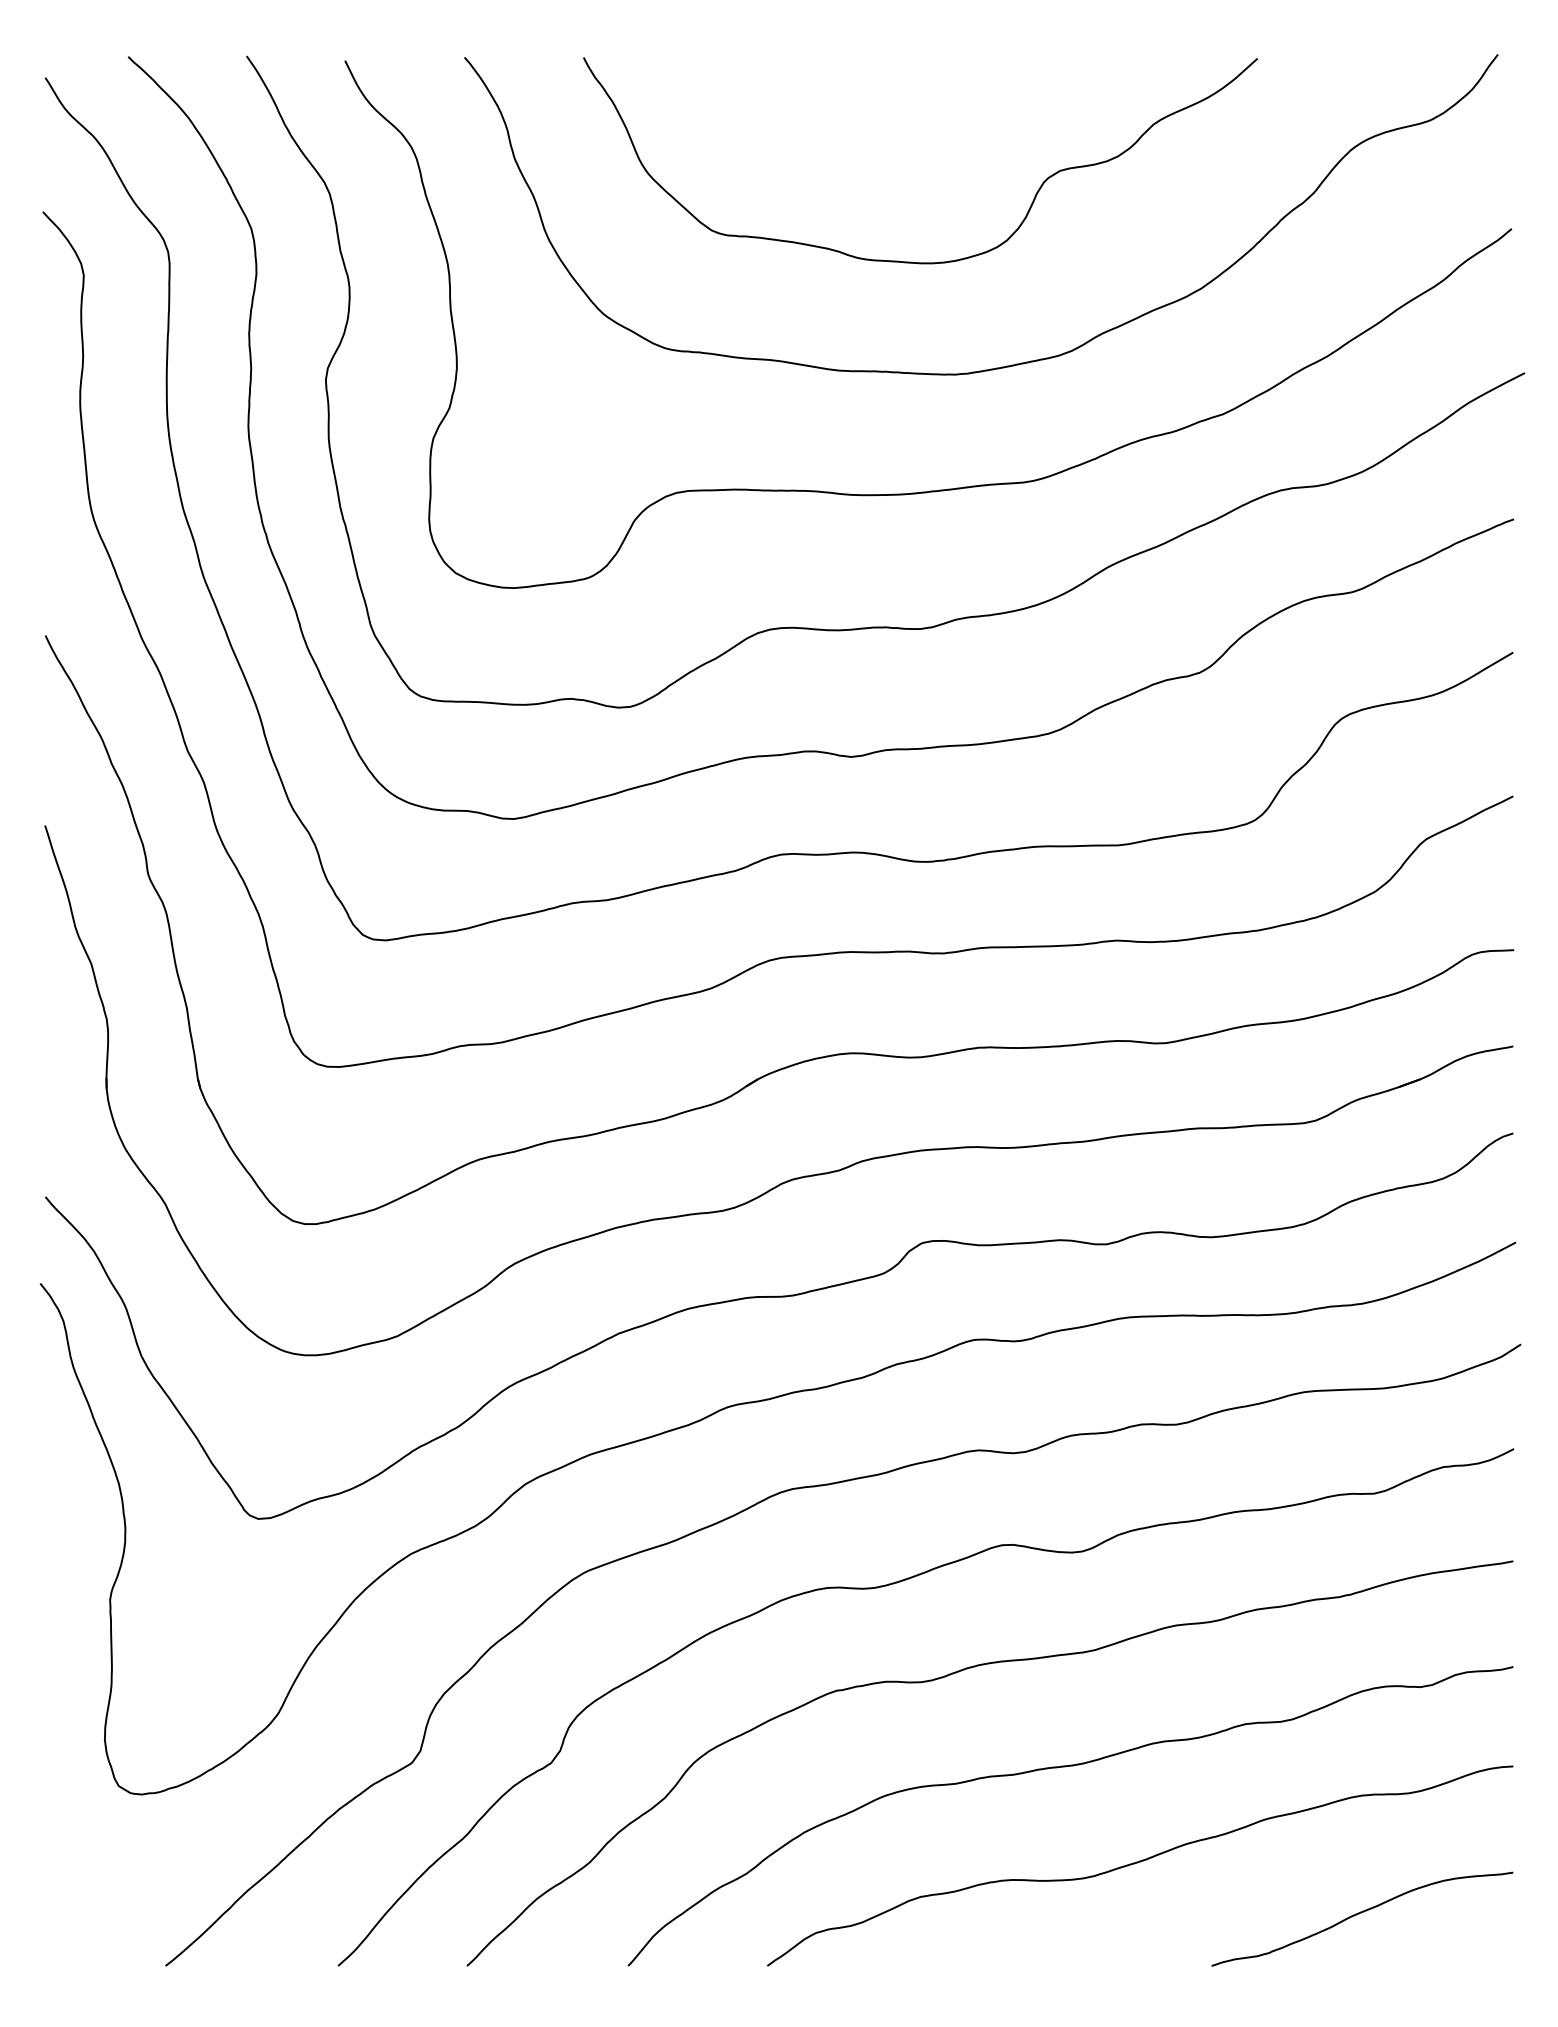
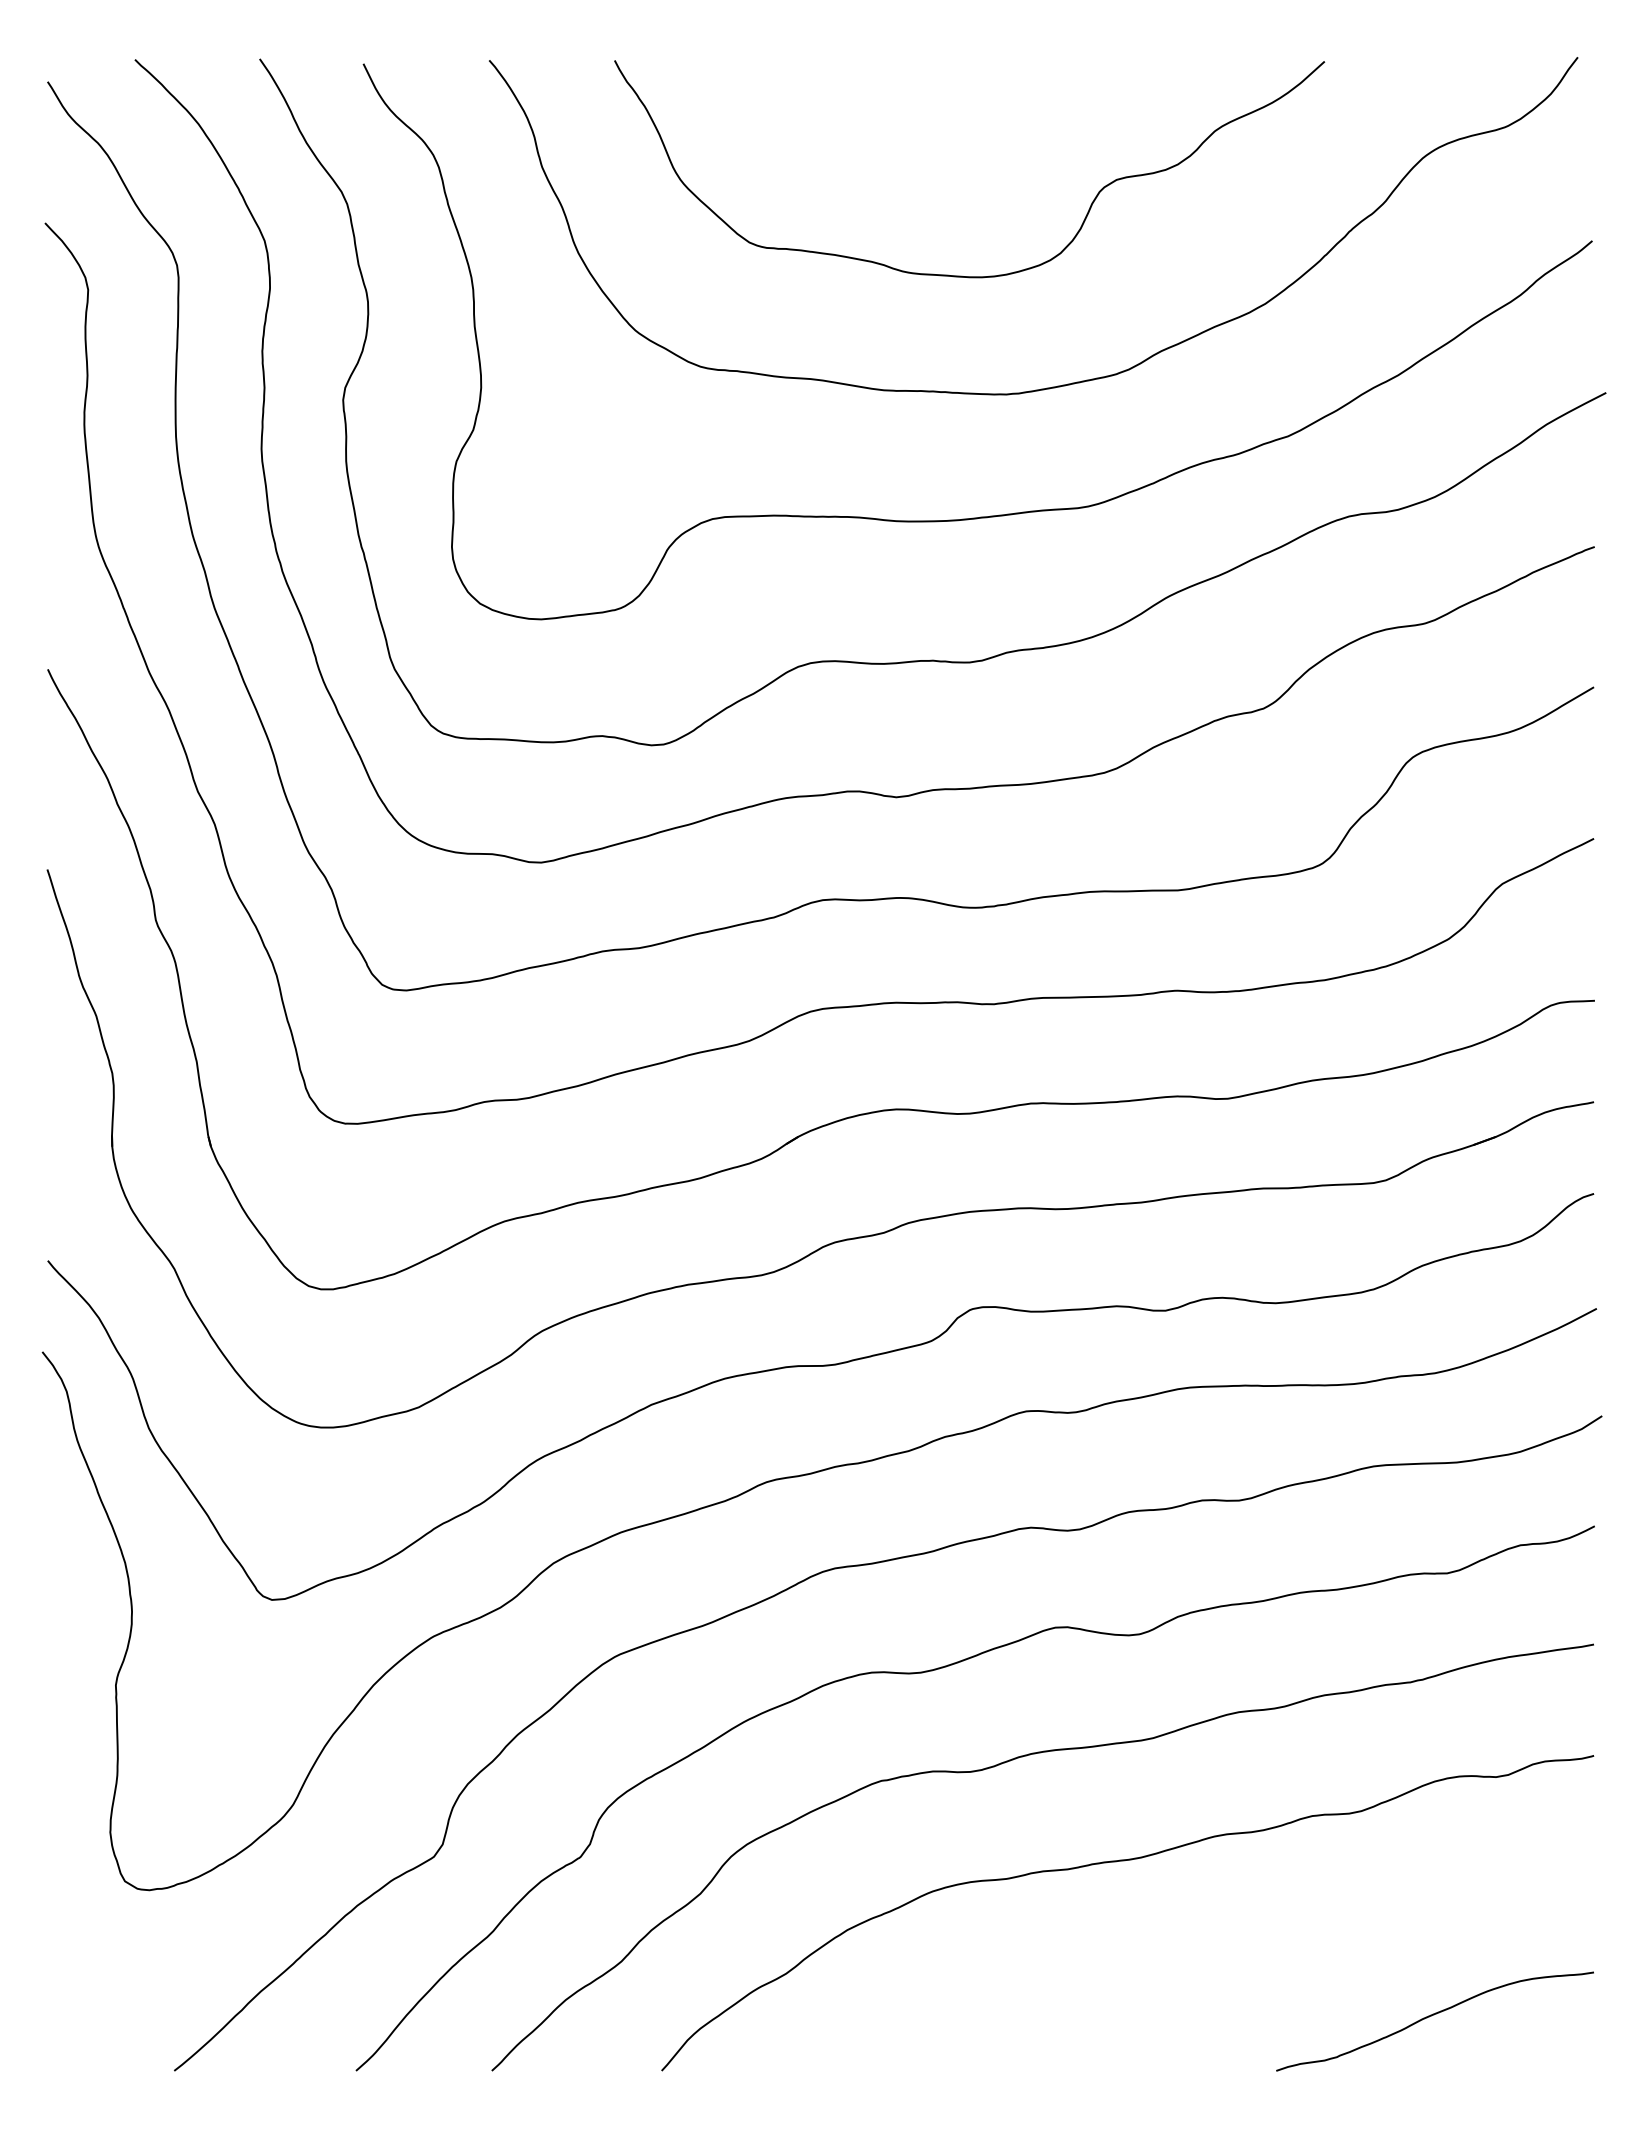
curve: (1138, 1863) -> (1199, 1962), removed

